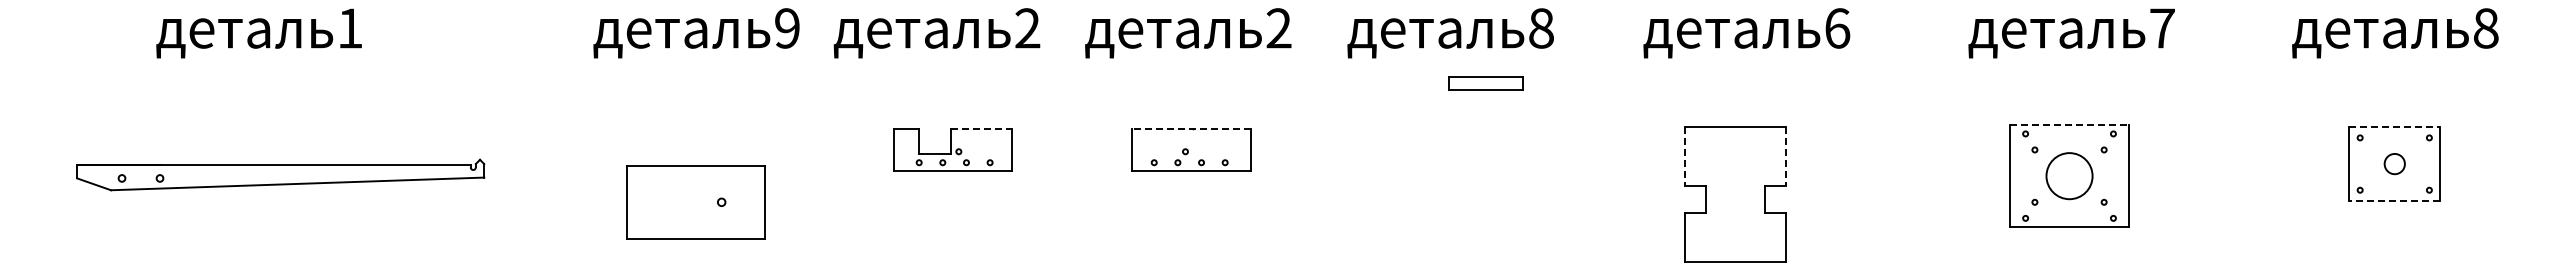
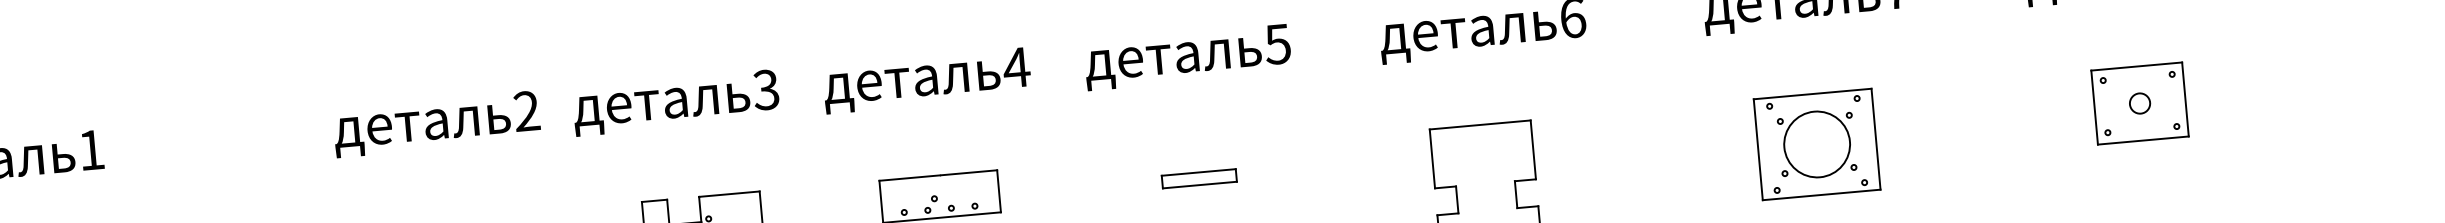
text: (787, 28) -> (527, 111), 9 -> 2
text: (1027, 28) -> (766, 90), 2 -> 3
text: (1278, 28) -> (1016, 67), 2 -> 4
text: (1540, 28) -> (1277, 44), 8 -> 5
part: (1485, 83) -> (1198, 178), moved
line: (2070, 125) -> (1813, 93), dashed -> solid
line: (2394, 126) -> (2136, 66), dashed -> solid
line: (982, 128) -> (730, 193), dashed -> solid
line: (1190, 128) -> (937, 175), dashed -> solid
line: (1685, 156) -> (1432, 159), dashed -> solid
line: (1786, 156) -> (1533, 150), dashed -> solid
circle: (2069, 176) -> (1817, 144), size x1.43
line: (2394, 201) -> (2143, 140), dashed -> solid

